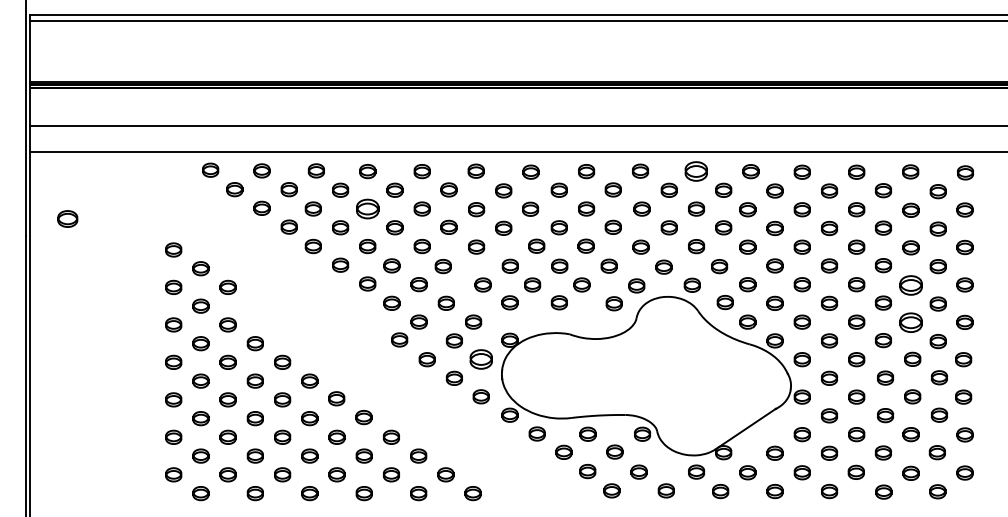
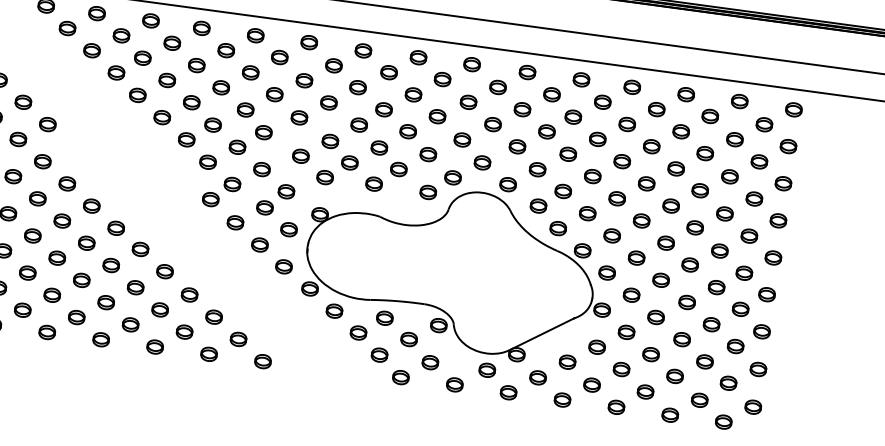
part: (696, 171) -> (527, 72), size x0.71
part: (367, 208) -> (196, 65), size x0.71
part: (910, 284) -> (724, 213), size x0.71
part: (910, 322) -> (719, 250), size x0.71
part: (480, 358) -> (288, 228), size x0.71

